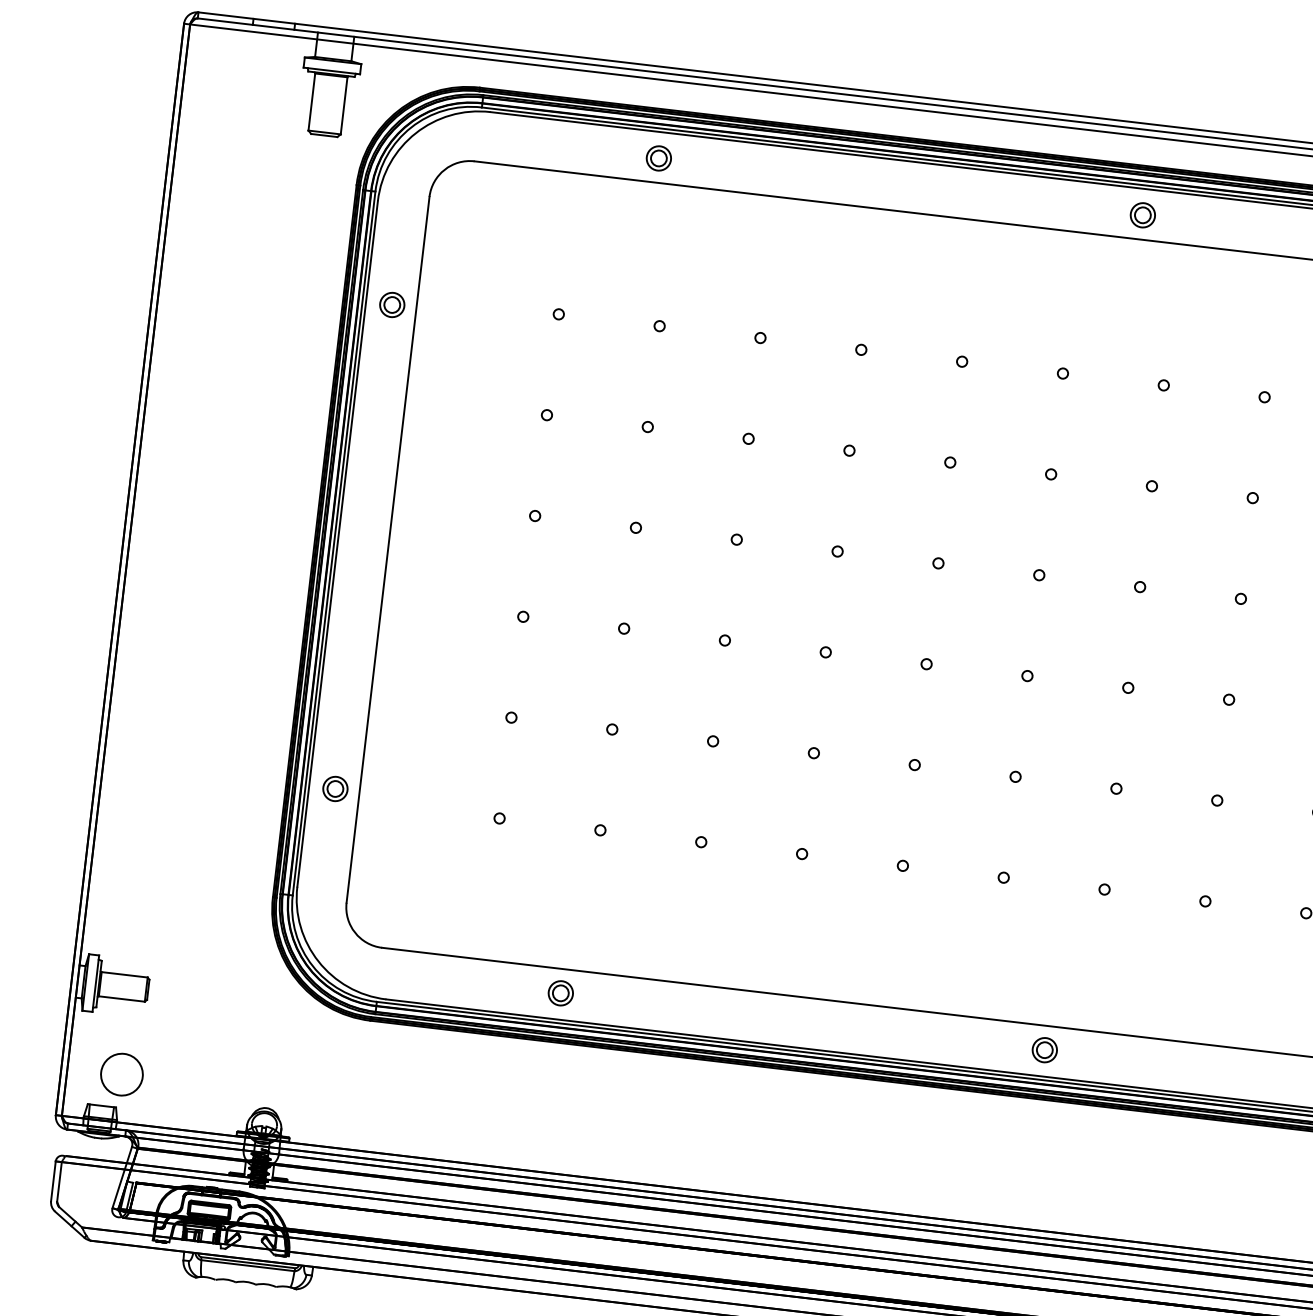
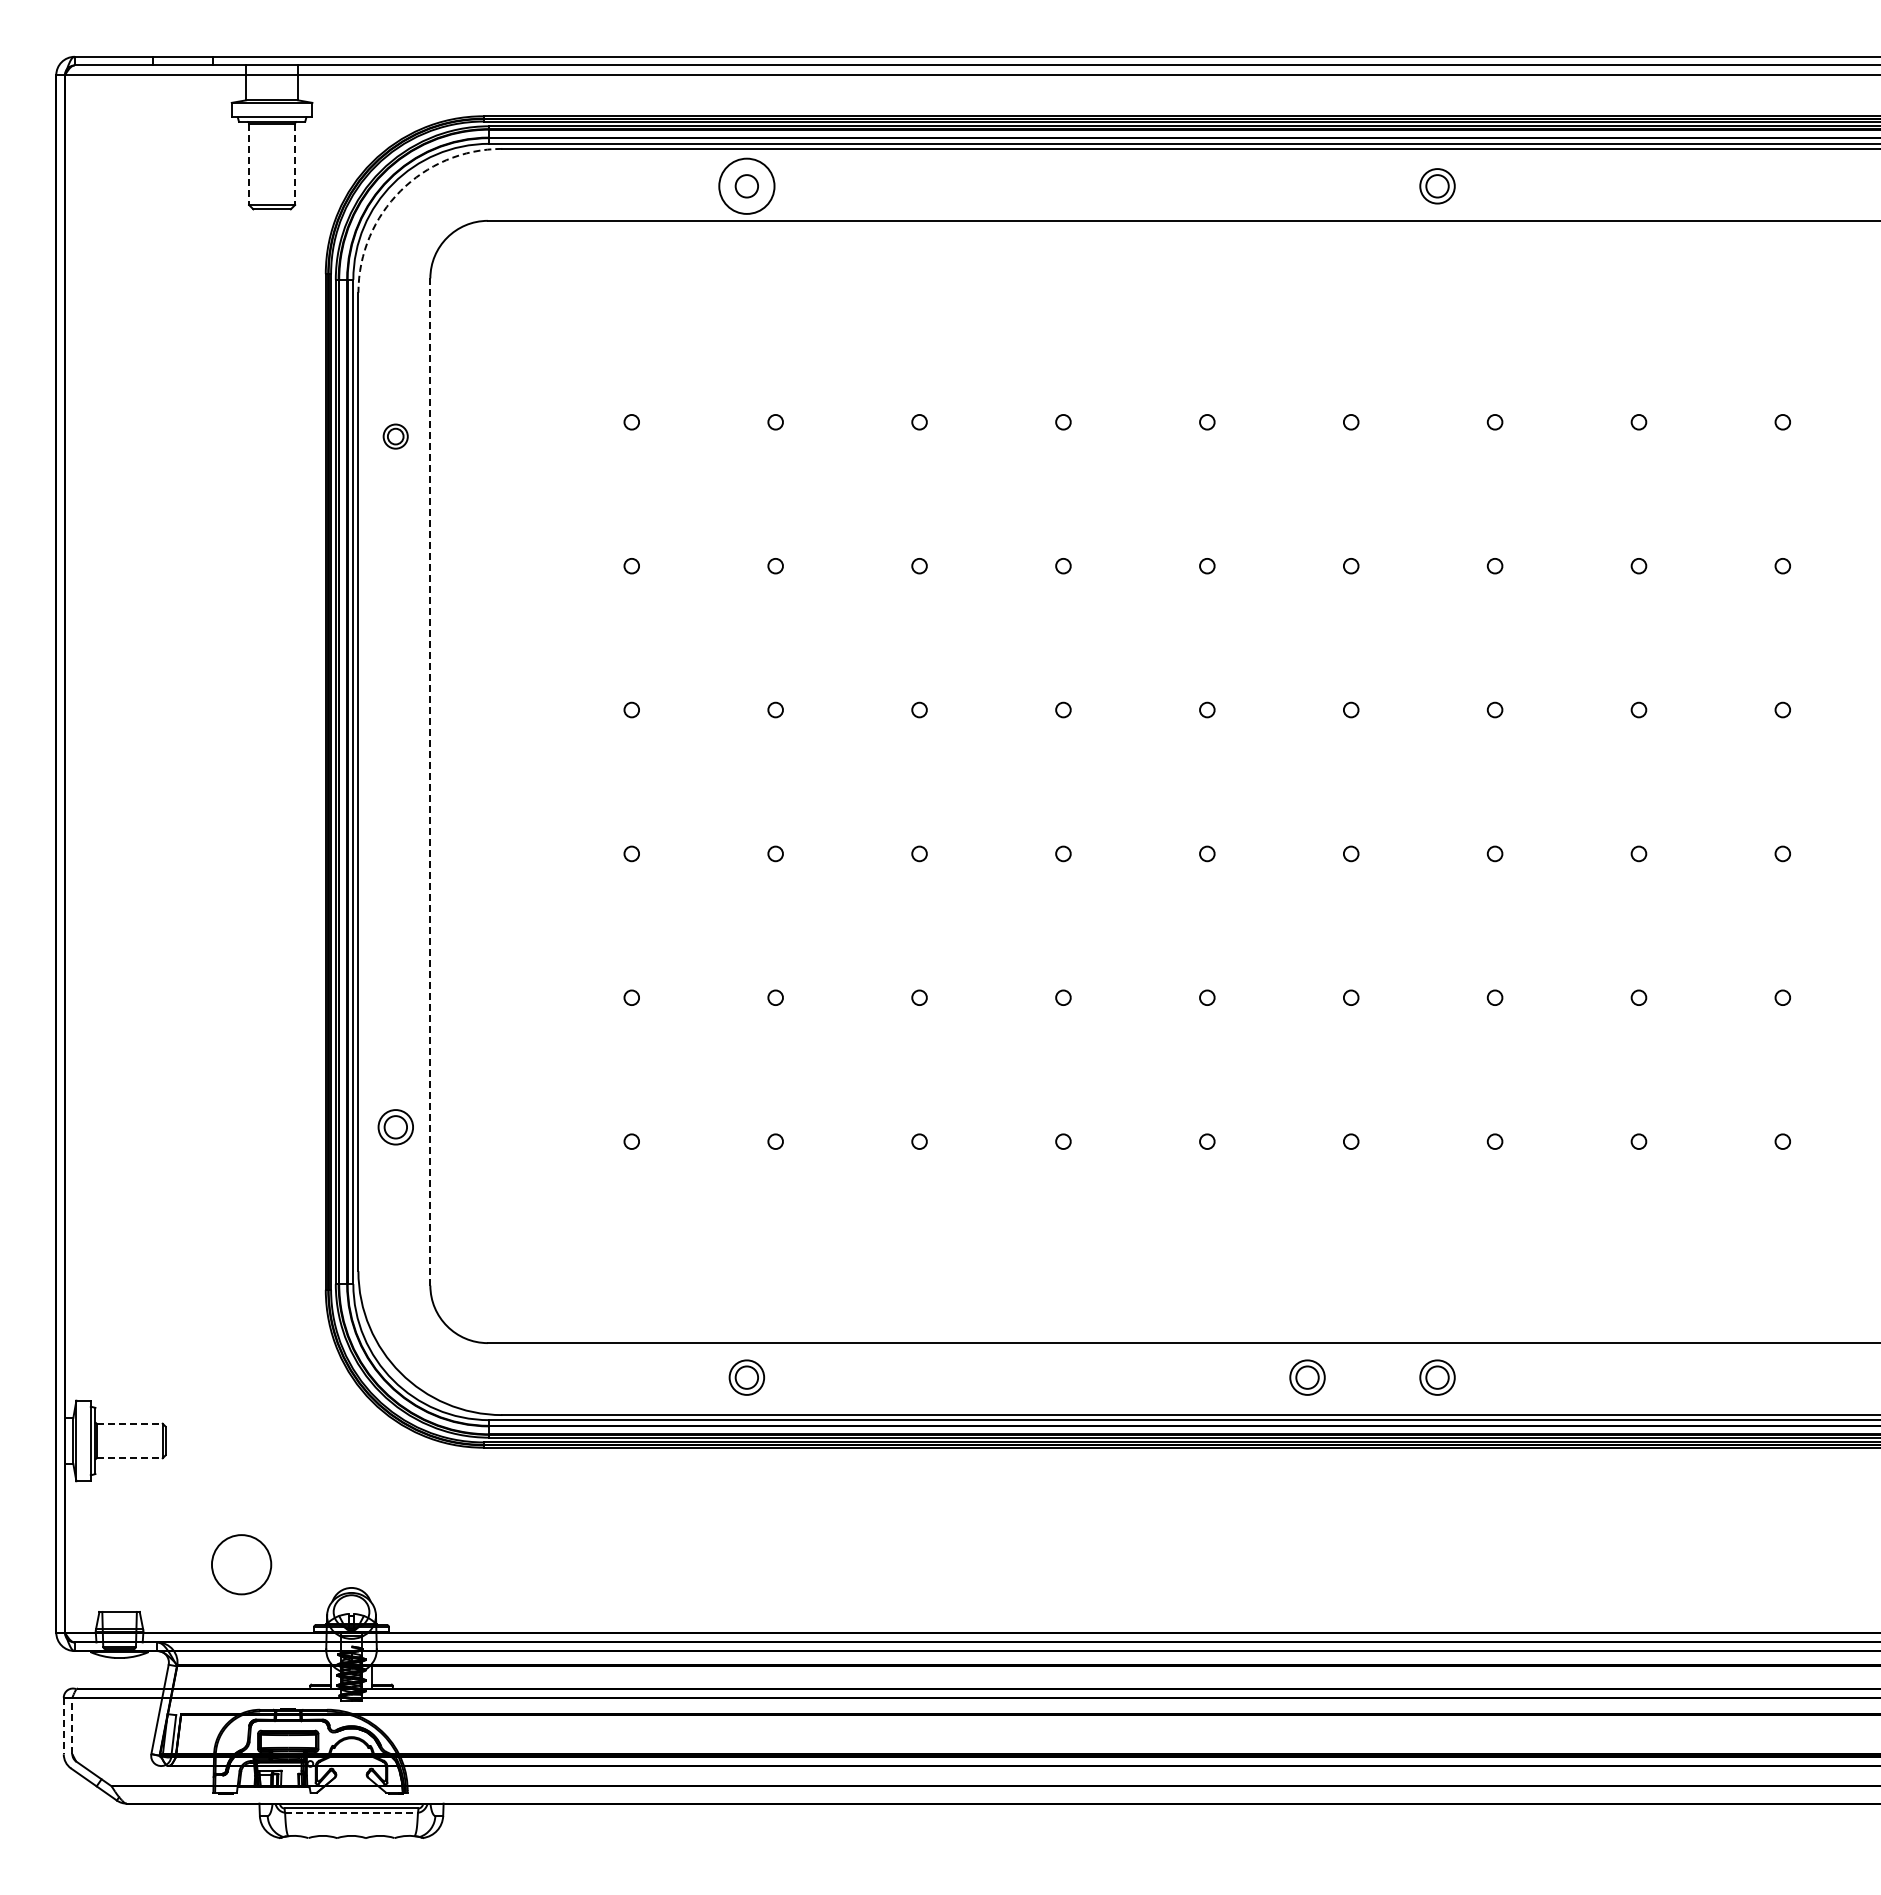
line: (312, 102) -> (249, 164), solid -> dashed
line: (344, 106) -> (295, 164), solid -> dashed
arc: (415, 133) -> (400, 191), solid -> dashed
circle: (658, 158) -> (746, 186), size x1.6
part: (392, 304) -> (395, 436), size x0.7
line: (388, 550) -> (430, 782), solid -> dashed
line: (124, 974) -> (129, 1423), solid -> dashed
line: (121, 999) -> (129, 1458), solid -> dashed
part: (953, 1039) -> (1307, 1377), added
circle: (121, 1074) -> (241, 1564), moved
line: (53, 1181) -> (63, 1726), solid -> dashed
line: (59, 1181) -> (72, 1725), solid -> dashed
line: (248, 1265) -> (352, 1812), solid -> dashed

